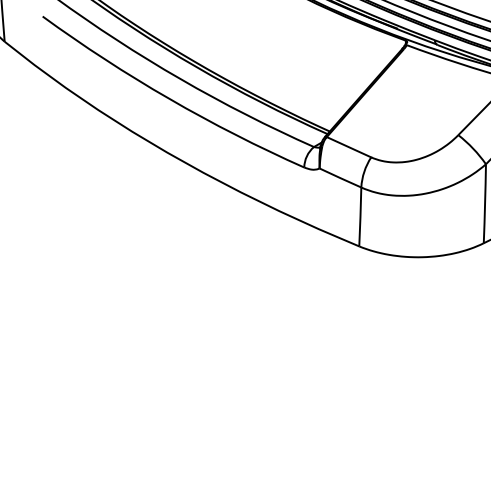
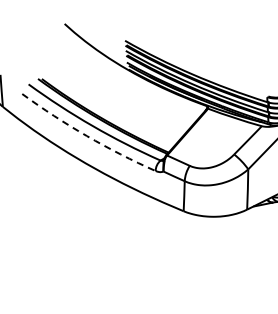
arc: (168, 99) -> (86, 136), solid -> dashed

